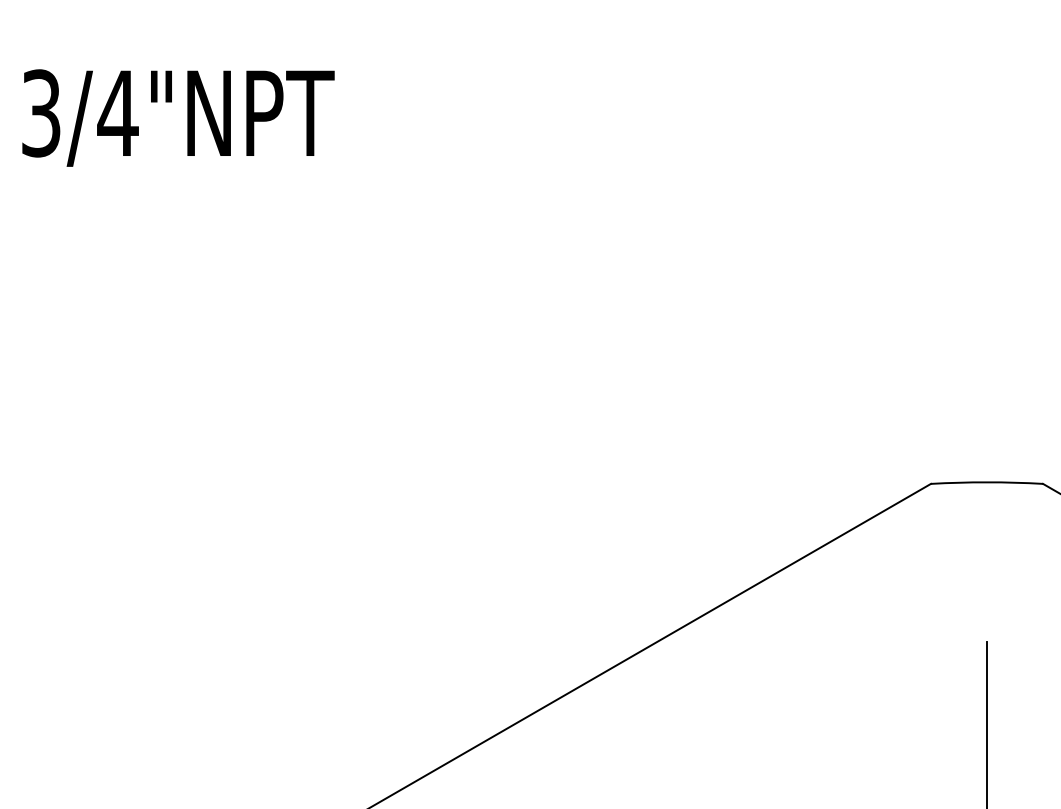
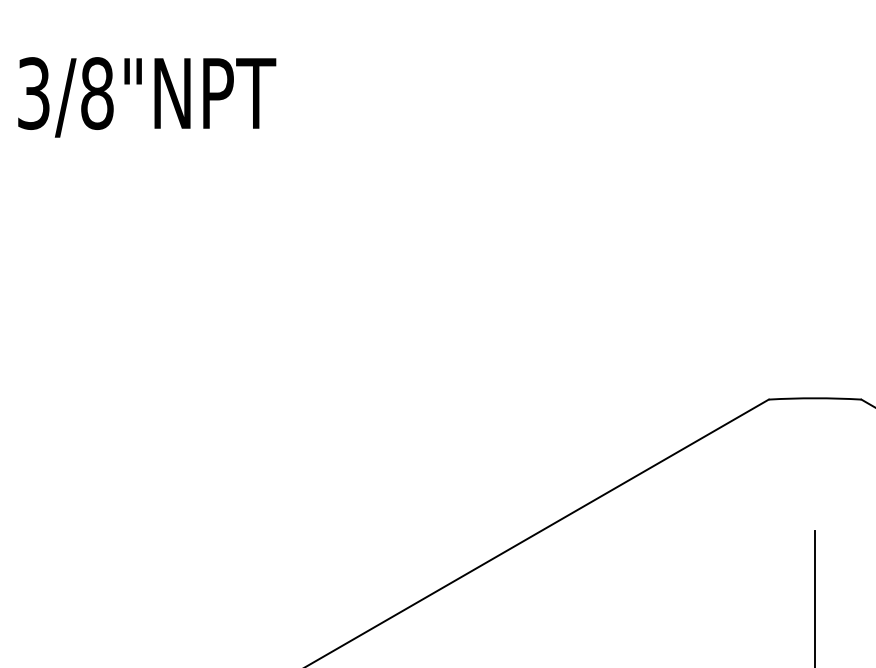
text: (117, 113) -> (96, 93), 3/4"NPT -> 3/8"NPT

